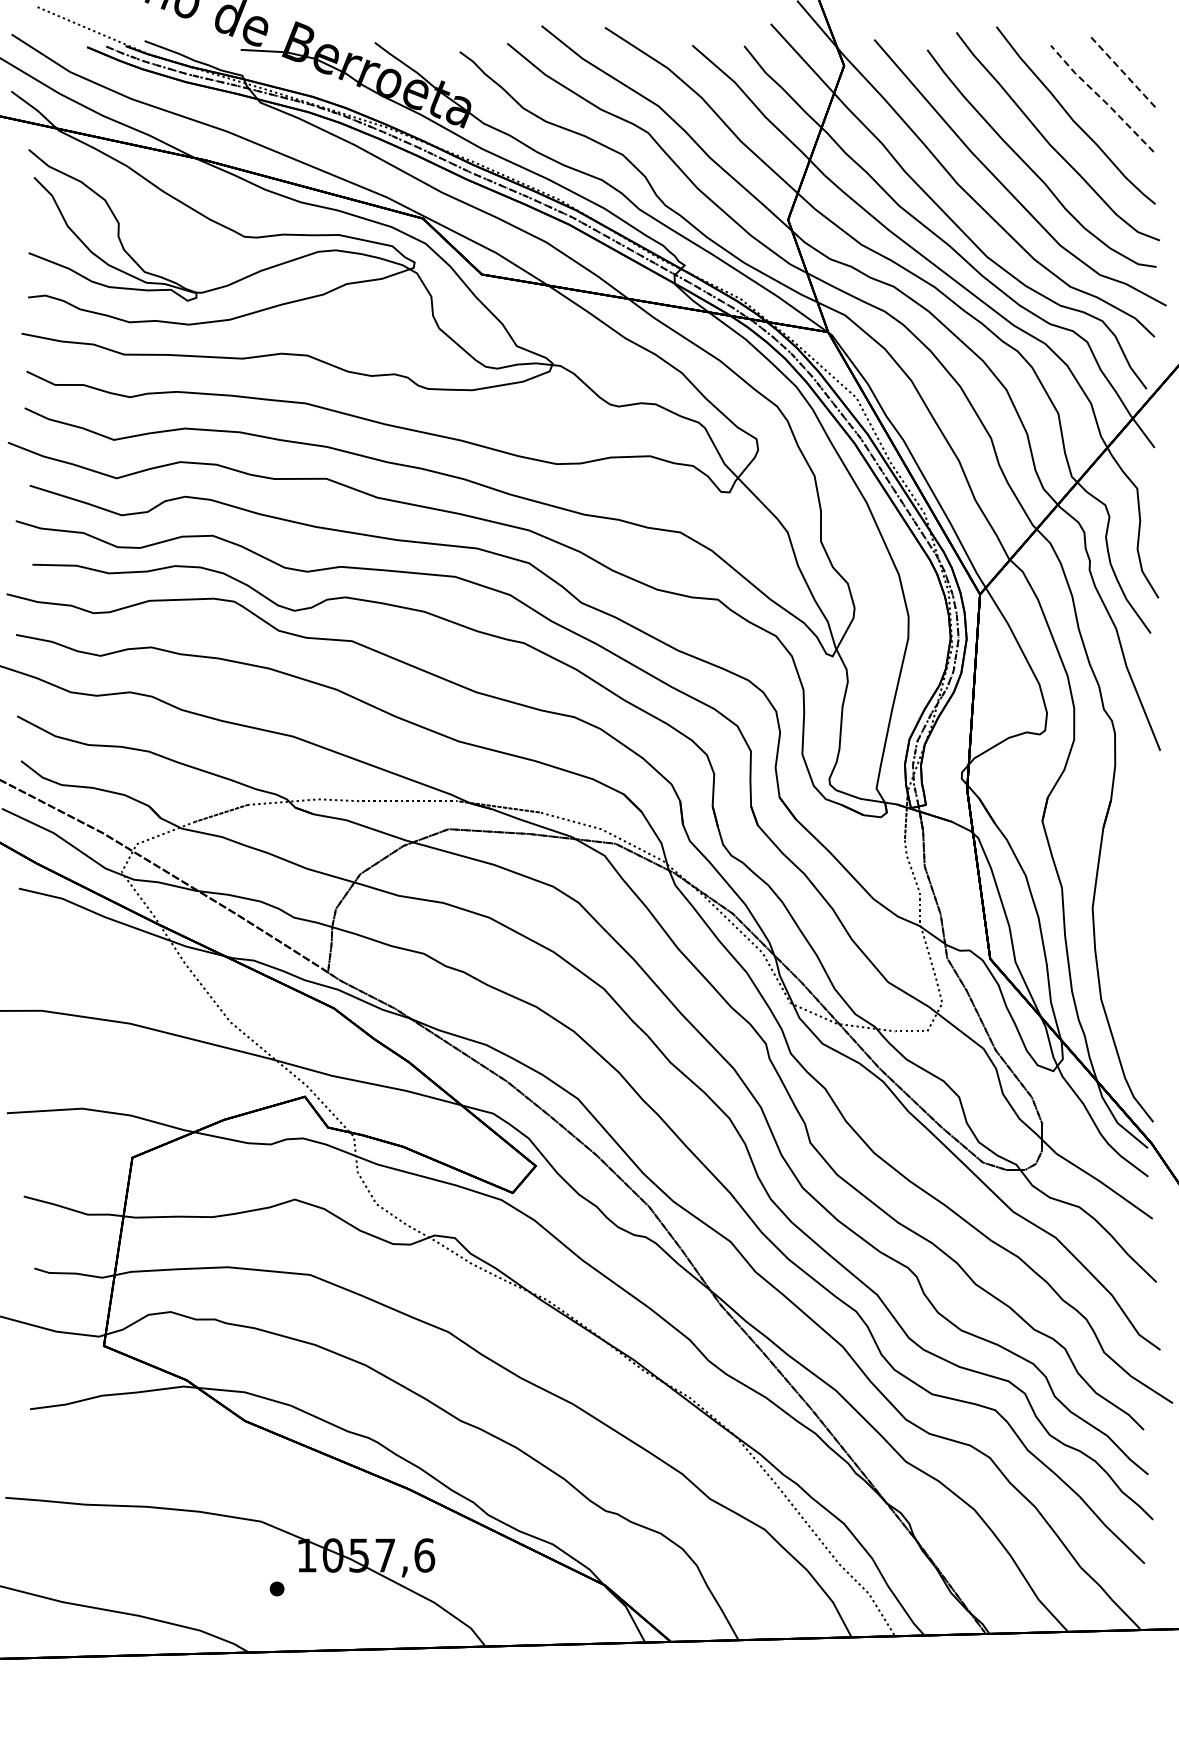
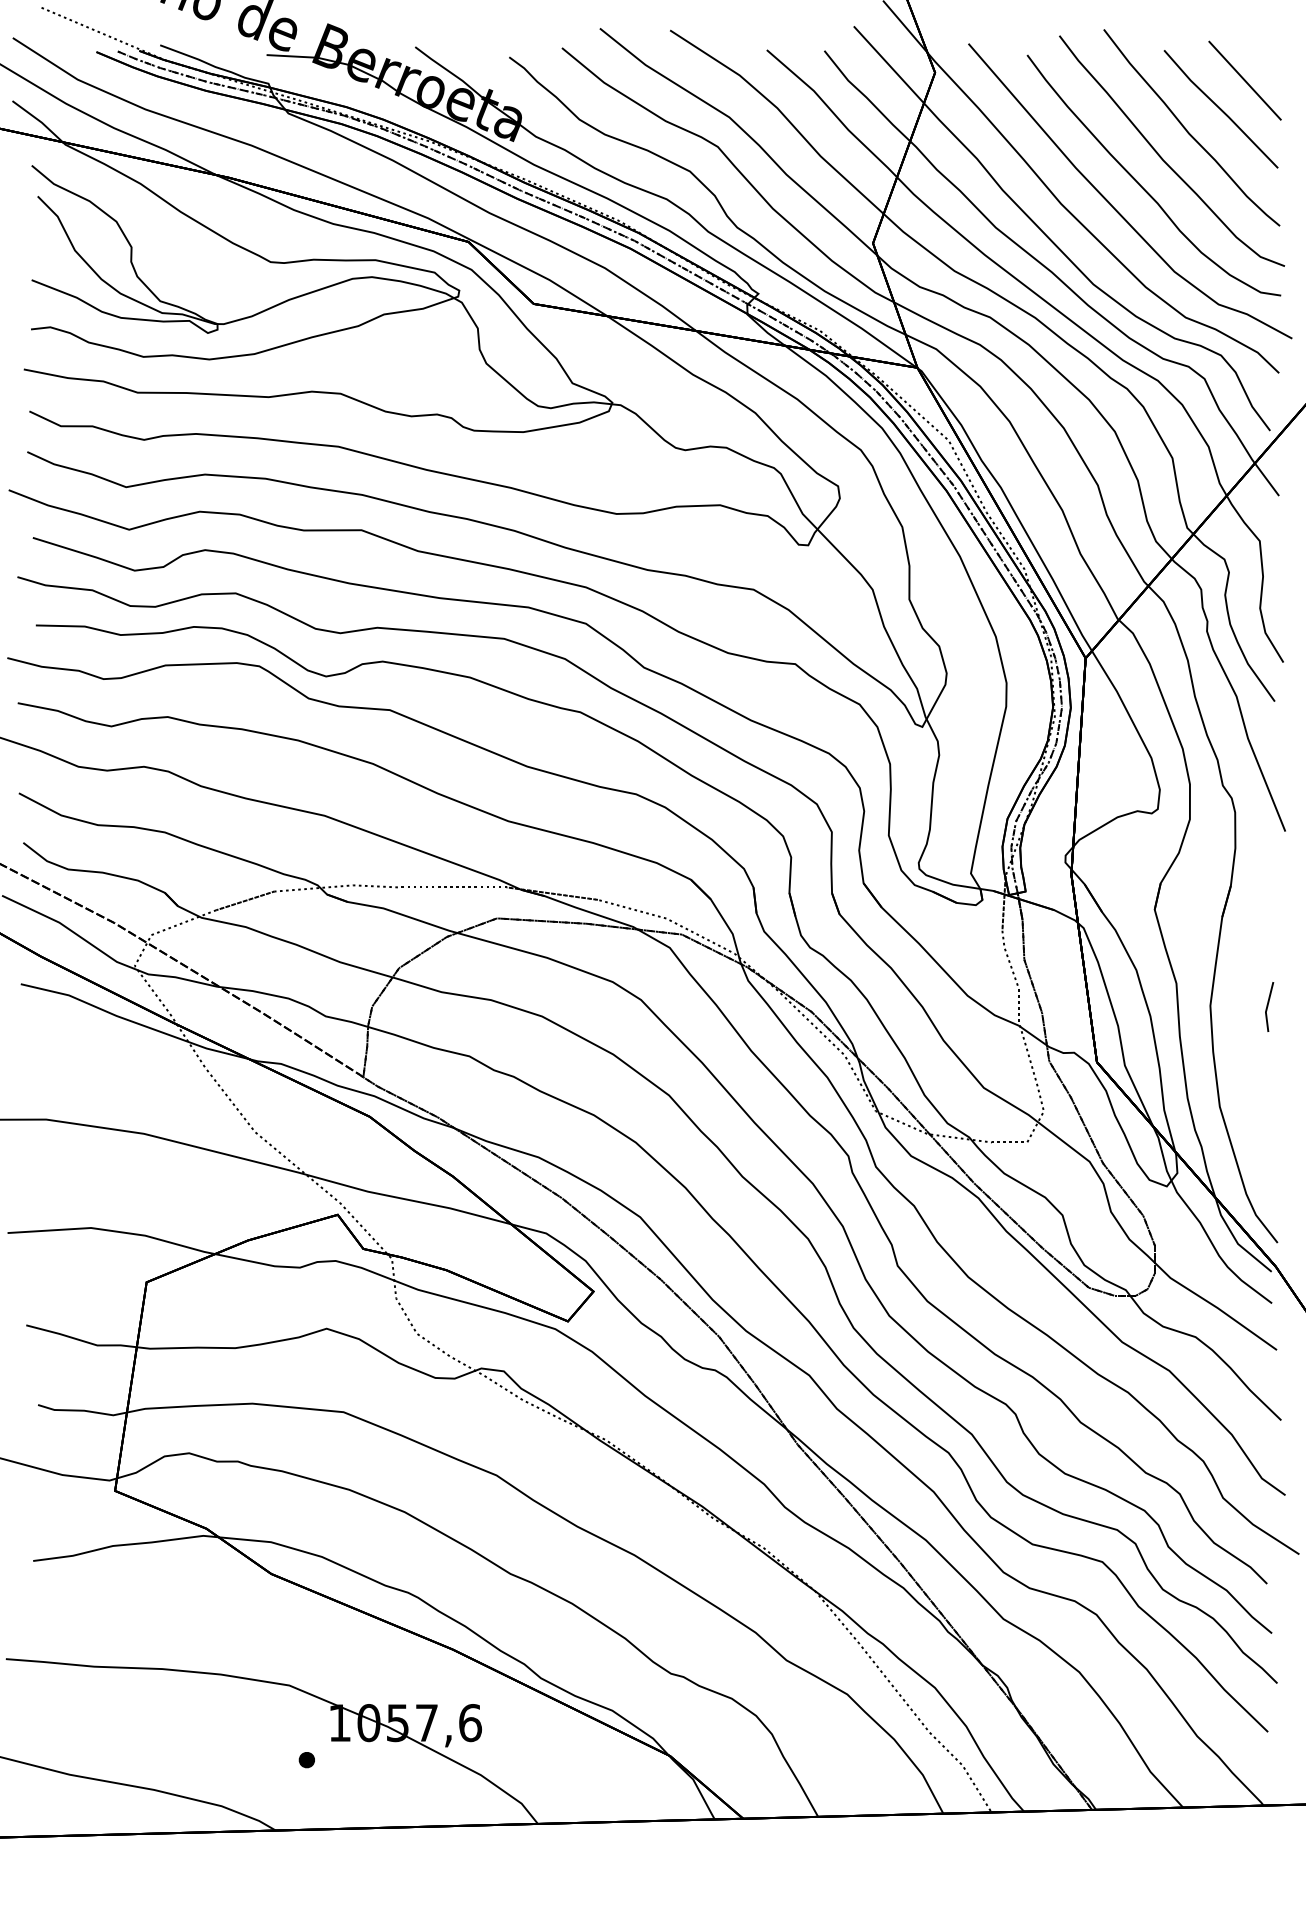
line: (1124, 73) -> (1245, 81), dashed -> solid
line: (1102, 99) -> (1221, 110), dashed -> solid
line: (1145, 907) -> (1268, 1005), added

